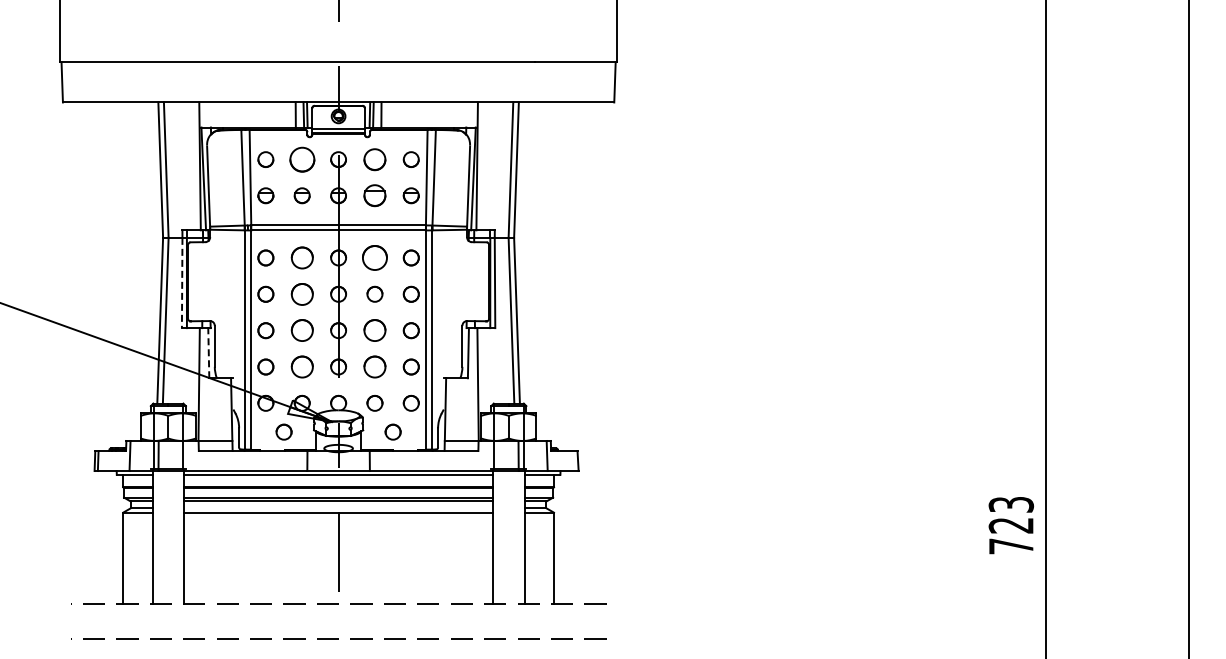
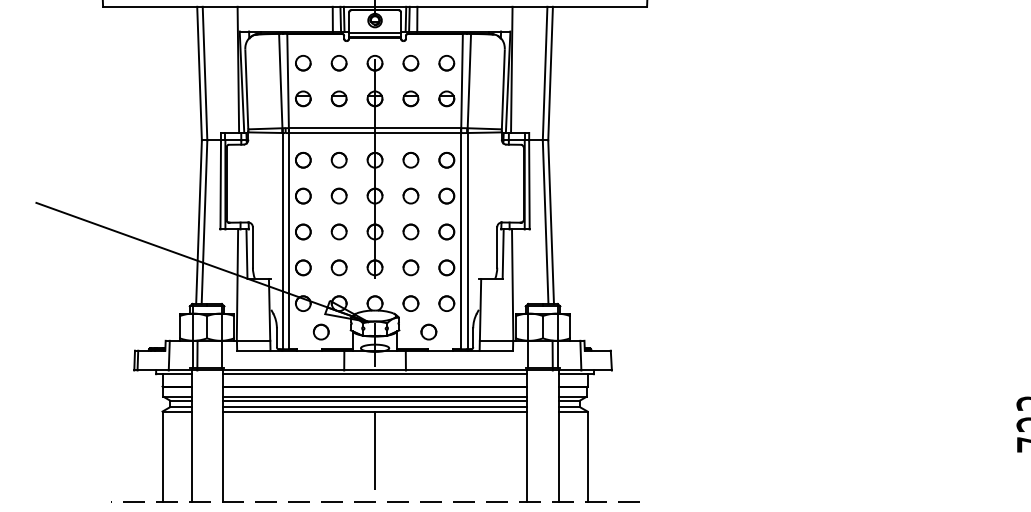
circle: (301, 159) -> (338, 63), size x0.62
circle: (374, 159) -> (410, 63), size x0.71
part: (374, 195) -> (410, 98), size x0.71
circle: (301, 257) -> (338, 159), size x0.71
circle: (374, 257) -> (410, 159), size x0.62
line: (182, 283) -> (221, 185), dashed -> solid
circle: (301, 293) -> (338, 195), size x0.71
circle: (301, 330) -> (338, 231), size x0.71
circle: (374, 330) -> (410, 231), size x0.71
line: (208, 352) -> (246, 253), dashed -> solid
circle: (301, 366) -> (338, 267), size x0.71
circle: (374, 366) -> (410, 267), size x0.71
line: (338, 508) -> (374, 407), added

